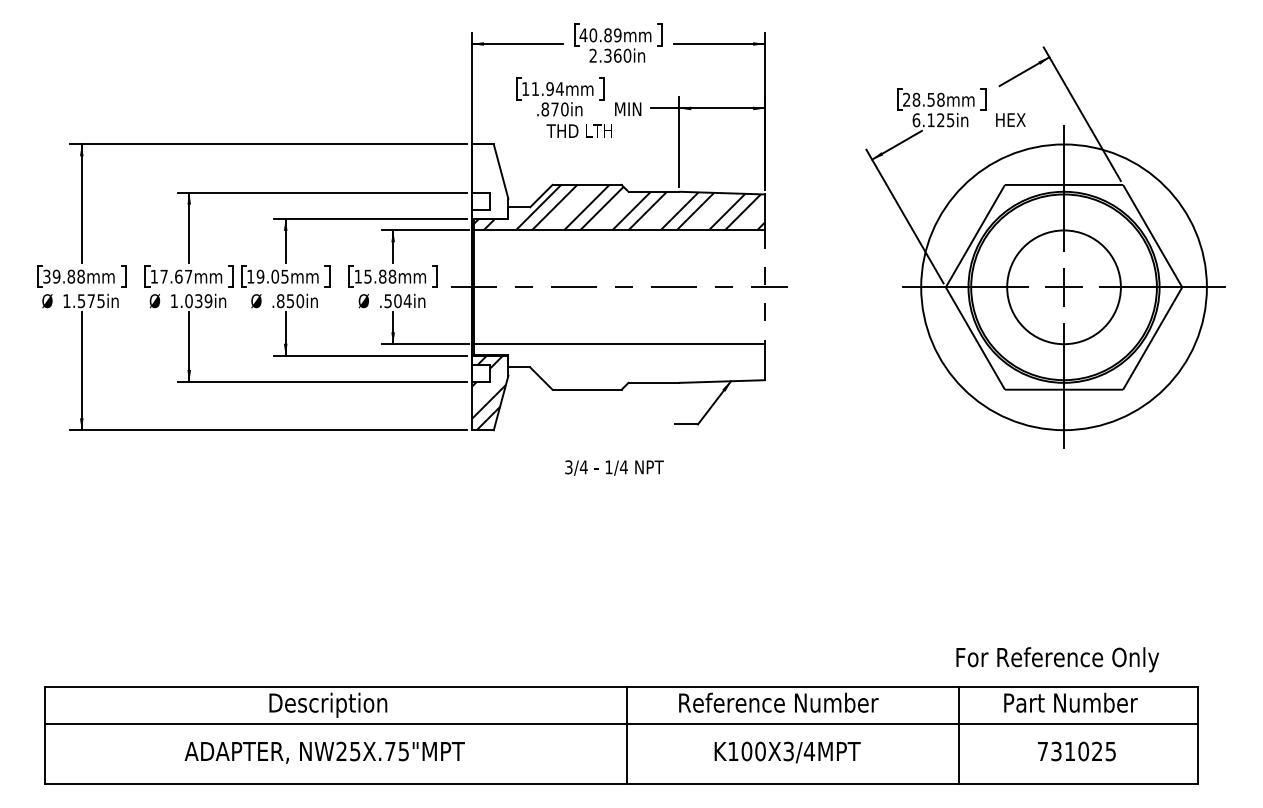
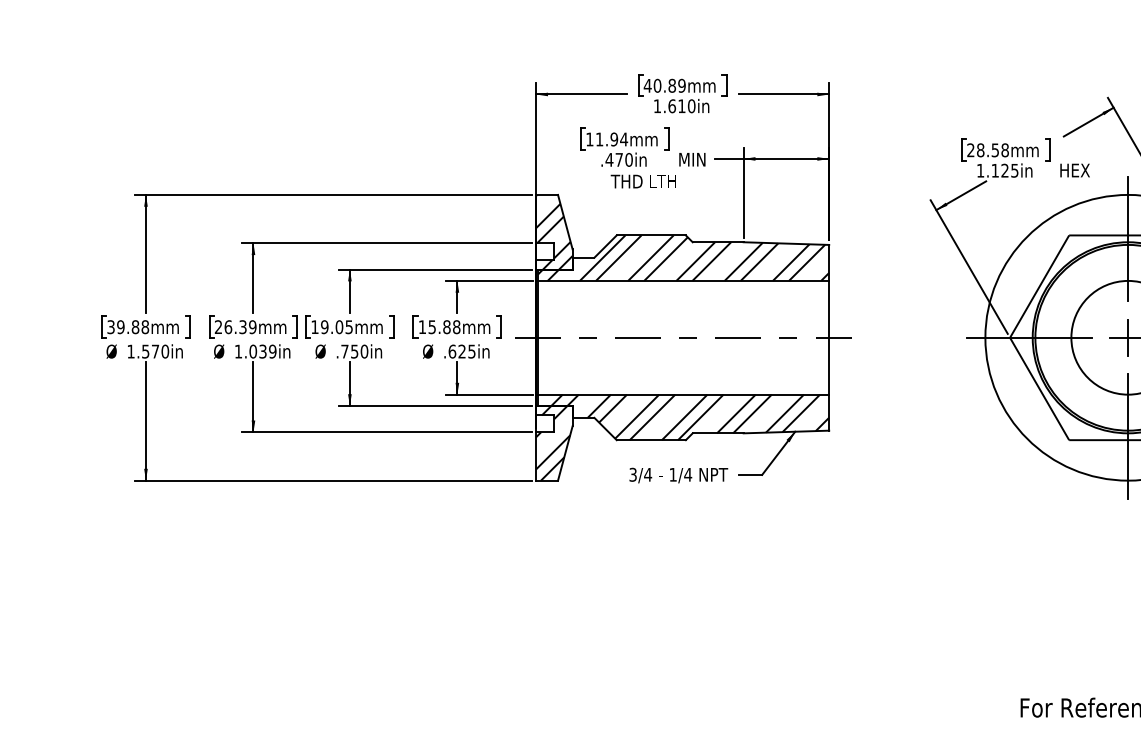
text: (605, 55) -> (669, 105), 2.360in -> 1.610in
text: (545, 109) -> (609, 159), .870in -> .470in
text: (916, 120) -> (980, 170), 6.125in -> 1.125in
hatch: (489, 181) -> (553, 231), added
text: (171, 276) -> (235, 326), 17.67mm -> 26.39mm
line: (764, 287) -> (828, 337), dashed -> solid
text: (100, 301) -> (164, 351), 1.575in -> 1.570in
text: (280, 301) -> (344, 351), .850in -> .750in
text: (397, 301) -> (461, 351), .504in -> .625in
hatch: (625, 366) -> (689, 416), added
text: (614, 467) -> (678, 474), moved

